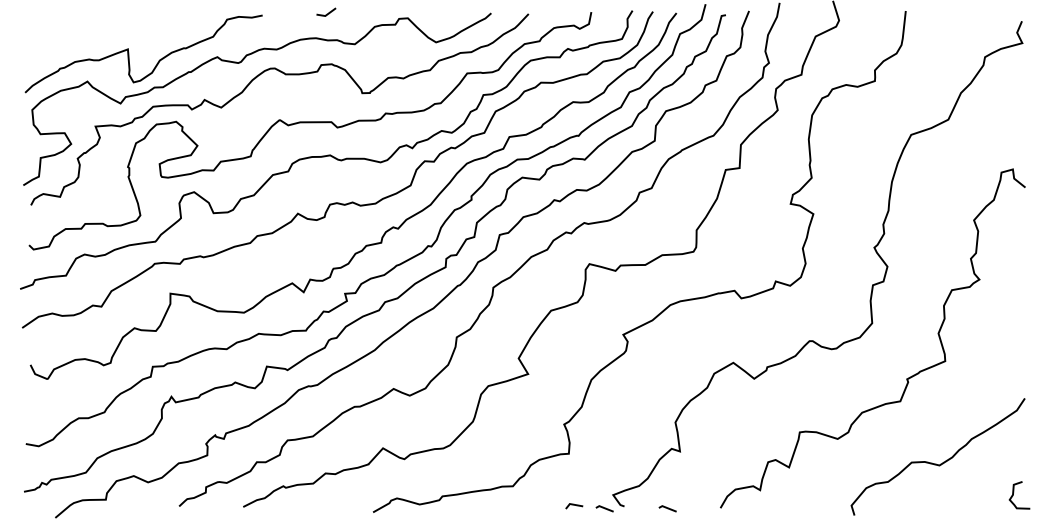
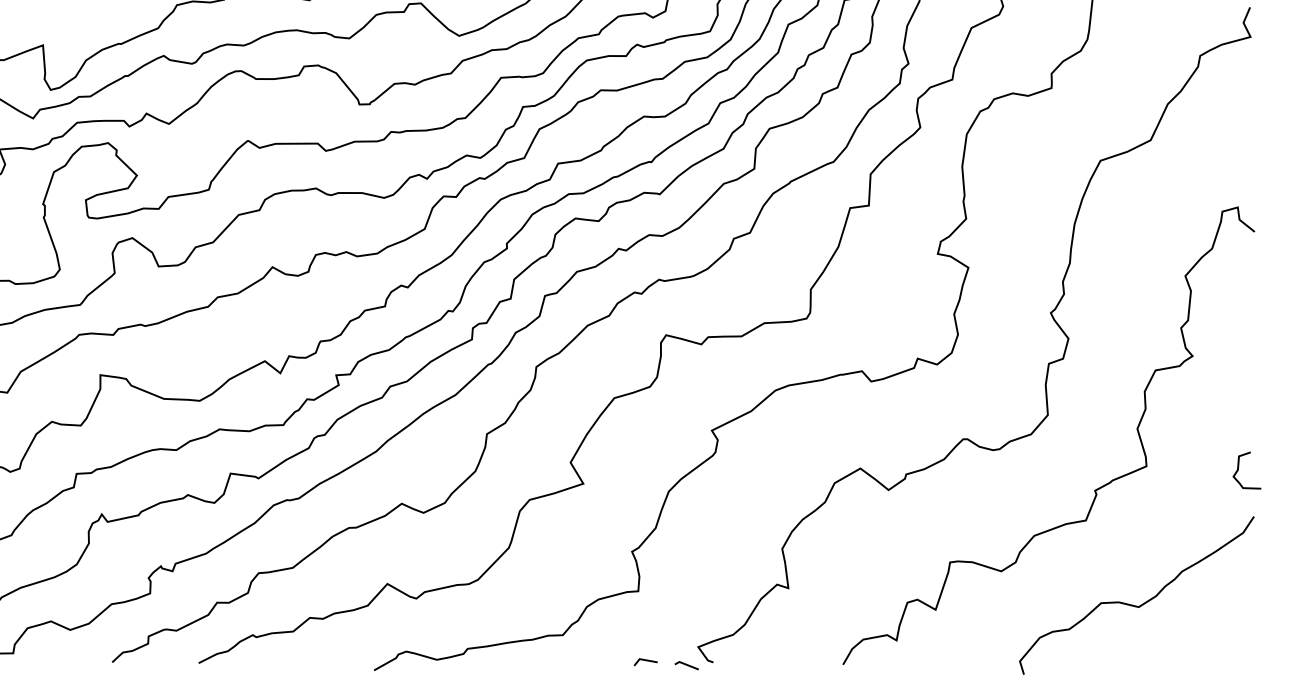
curve: (1014, 492) -> (1239, 466), moved
line: (667, 508) -> (771, 665), removed

